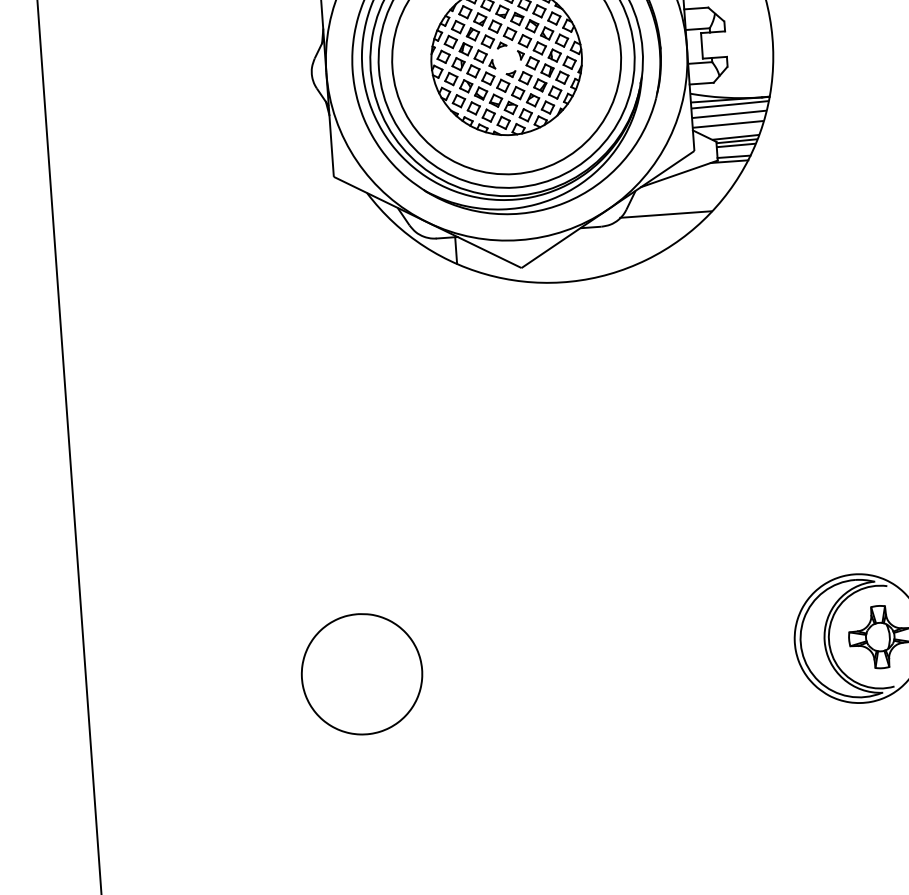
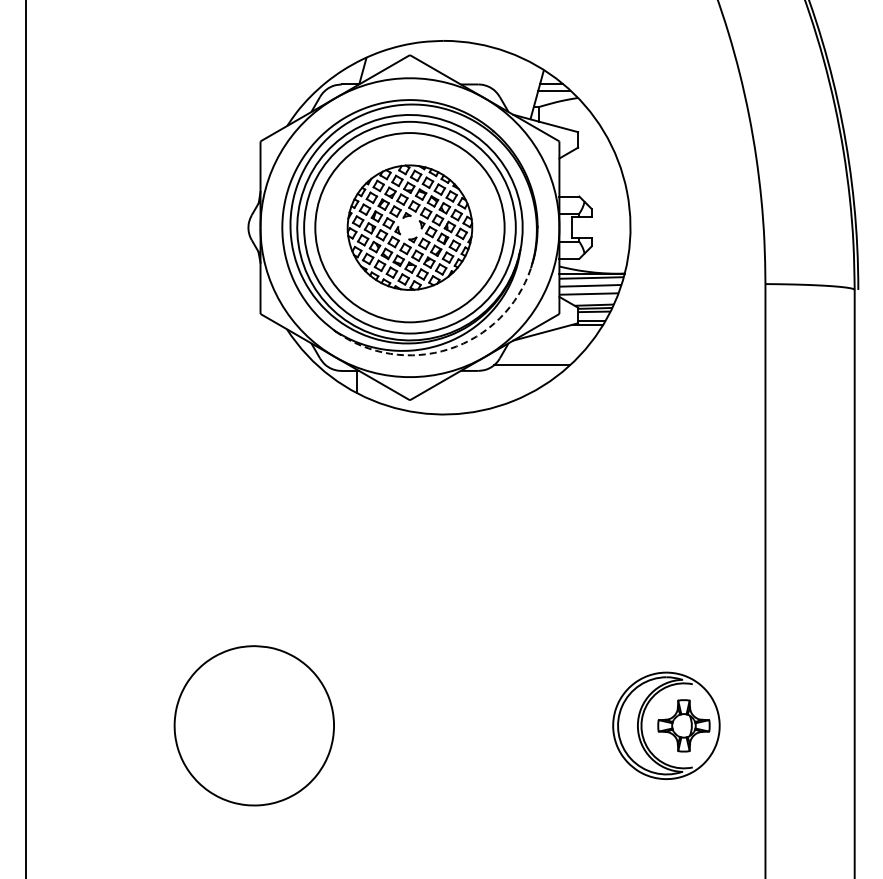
arc: (564, 203) -> (449, 349), solid -> dashed
part: (362, 673) -> (254, 725), size x1.6

